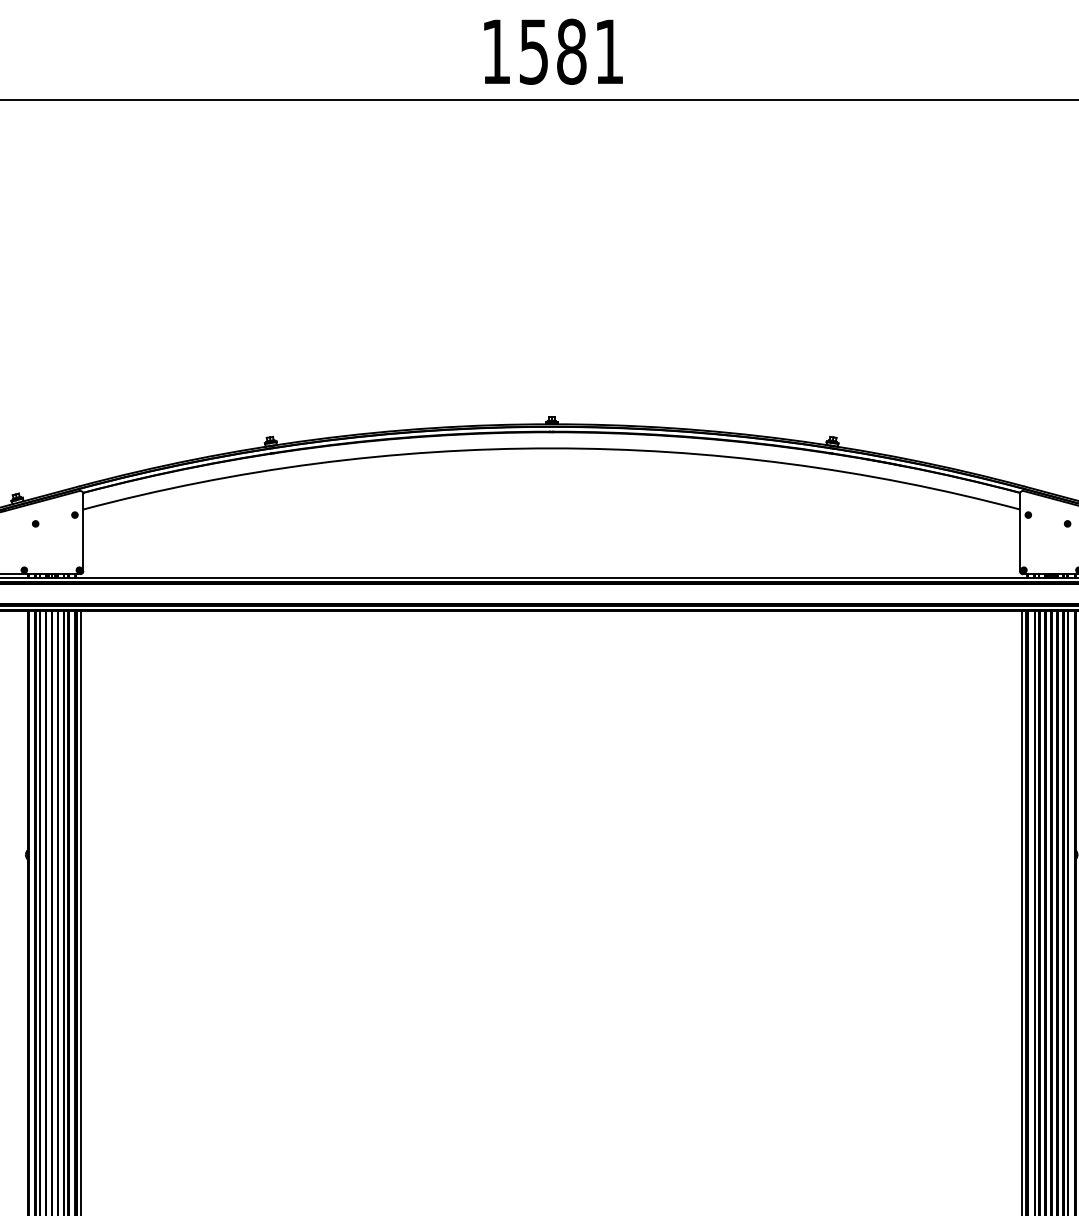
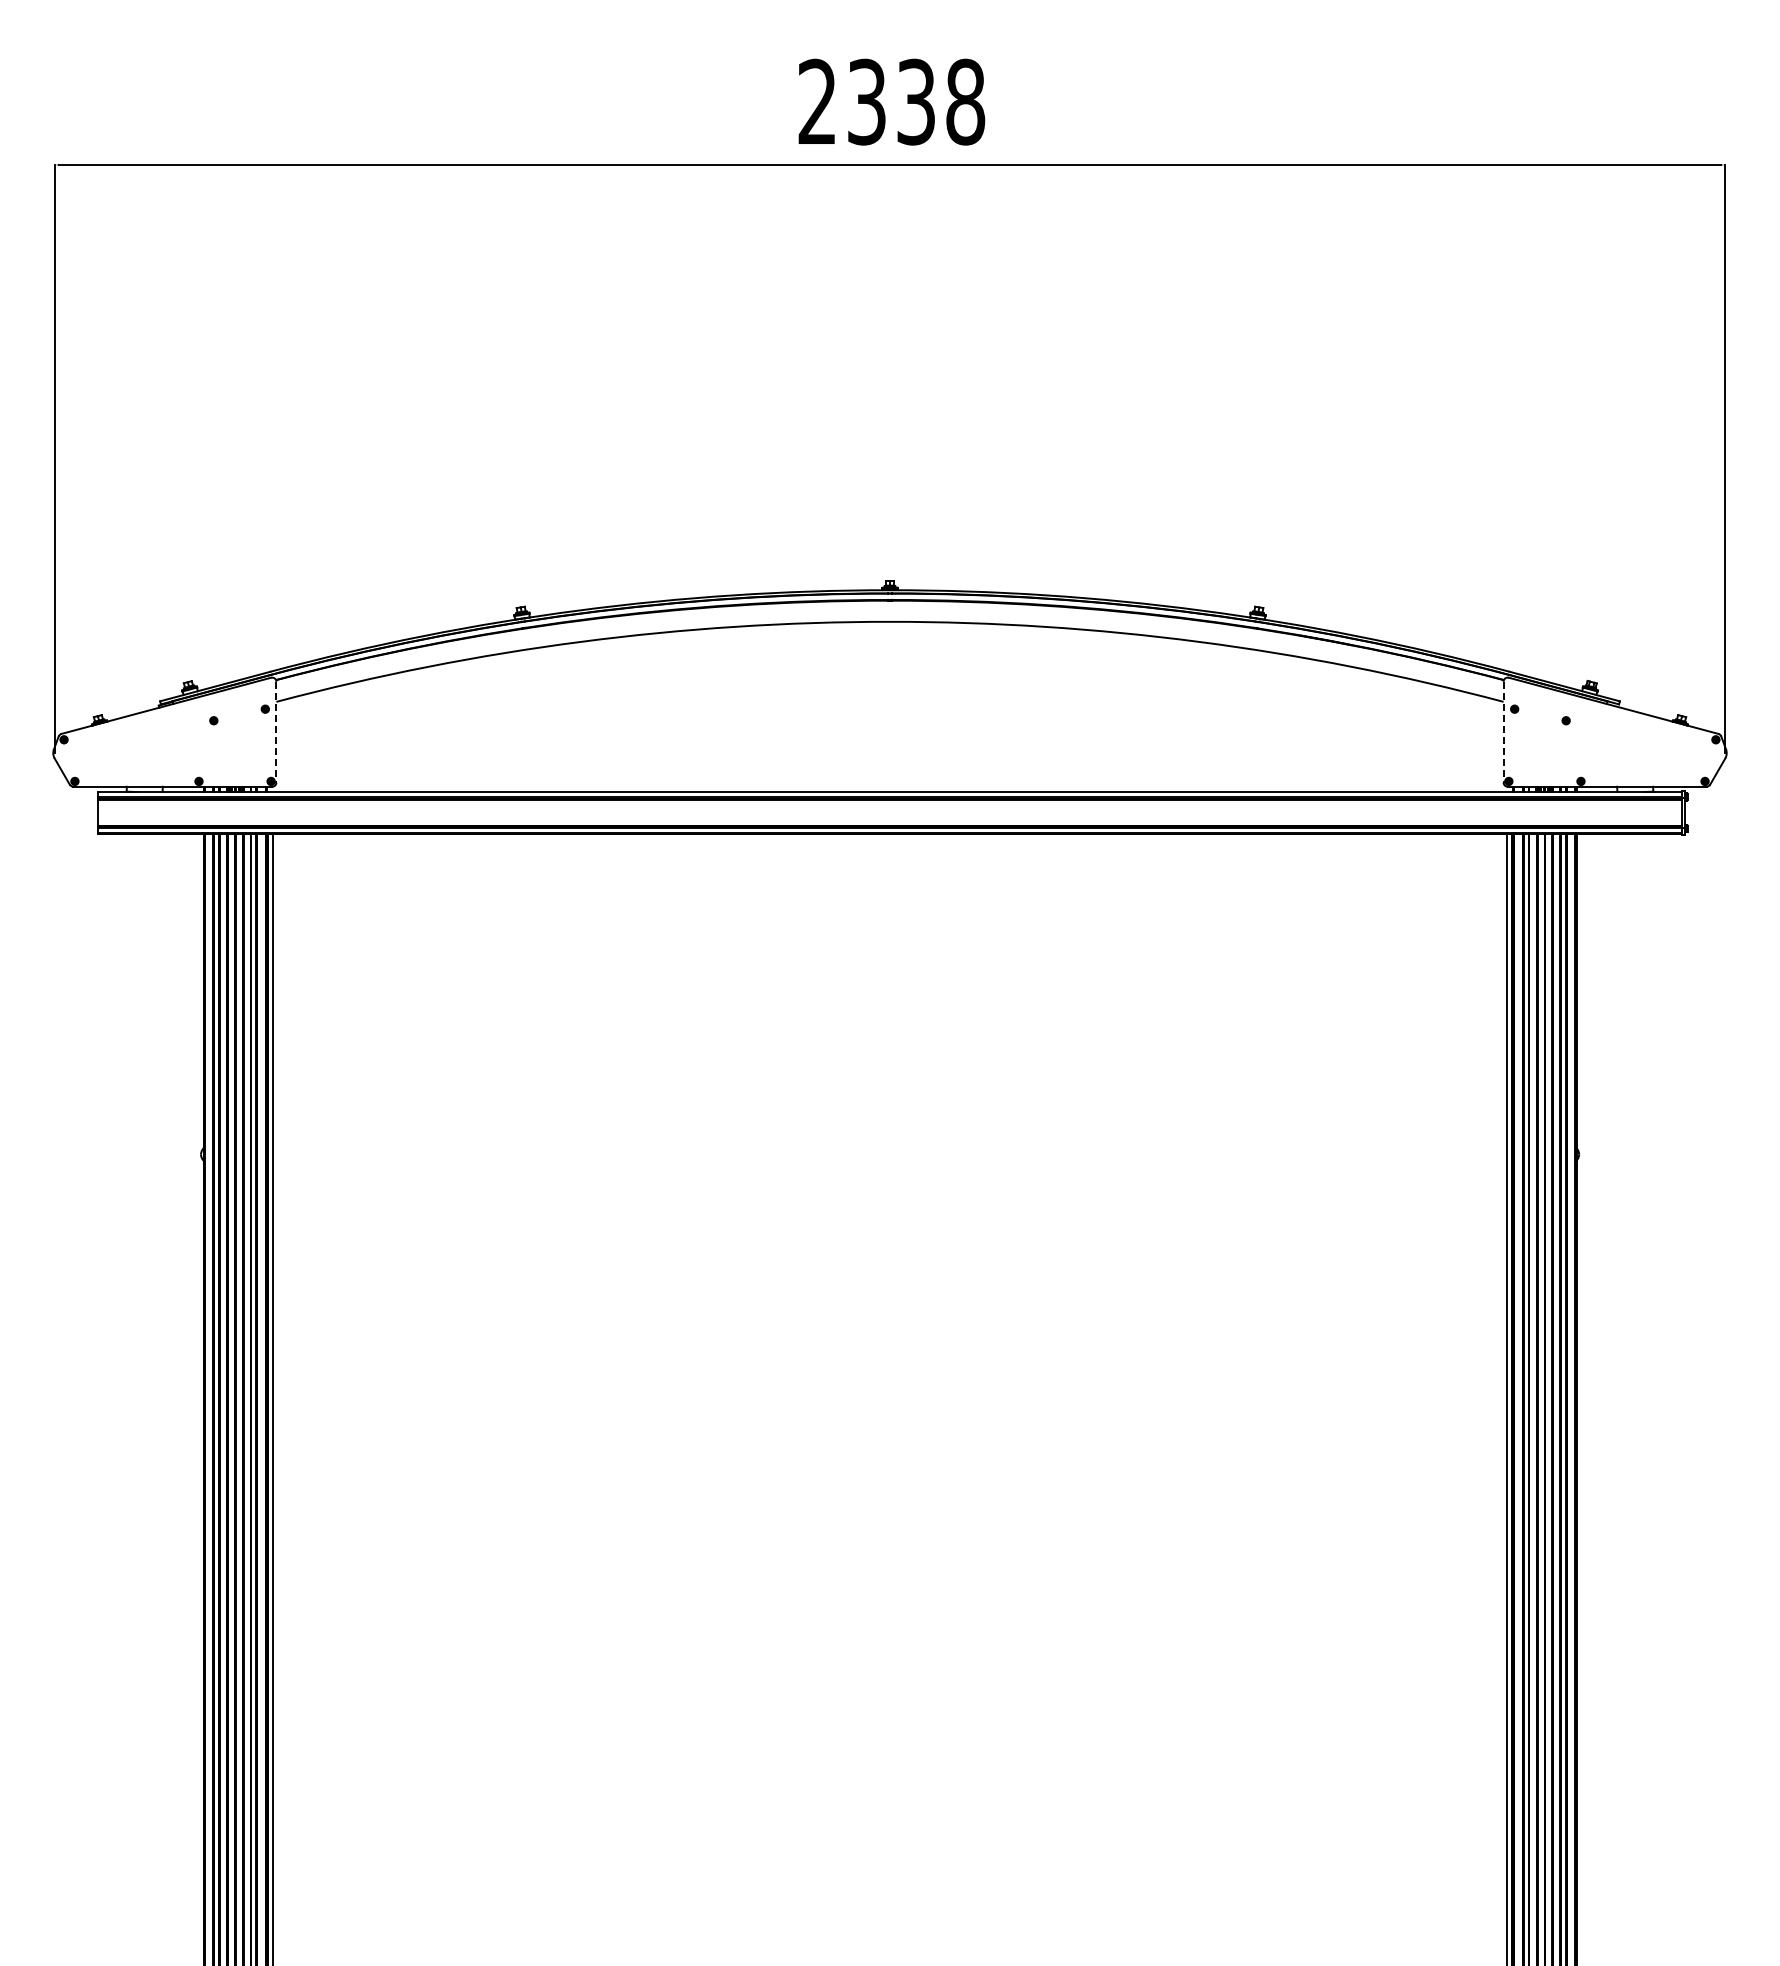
text: (552, 51) -> (891, 101), 1581 -> 2338
line: (83, 532) -> (276, 732), solid -> dashed
line: (1019, 532) -> (1503, 732), solid -> dashed

